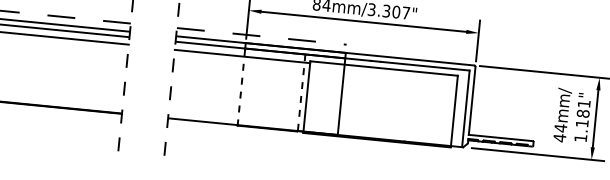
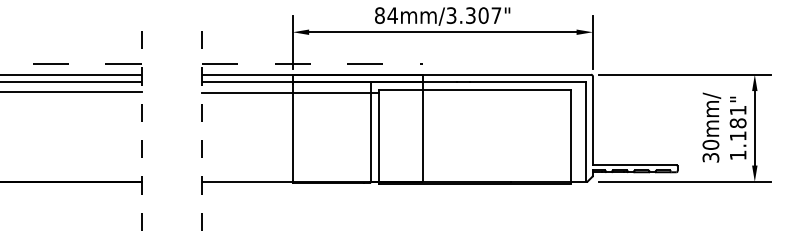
line: (241, 87) -> (292, 132), dashed -> solid
line: (301, 92) -> (371, 131), dashed -> solid
text: (559, 133) -> (710, 151), 44mm/ -> 30mm/

